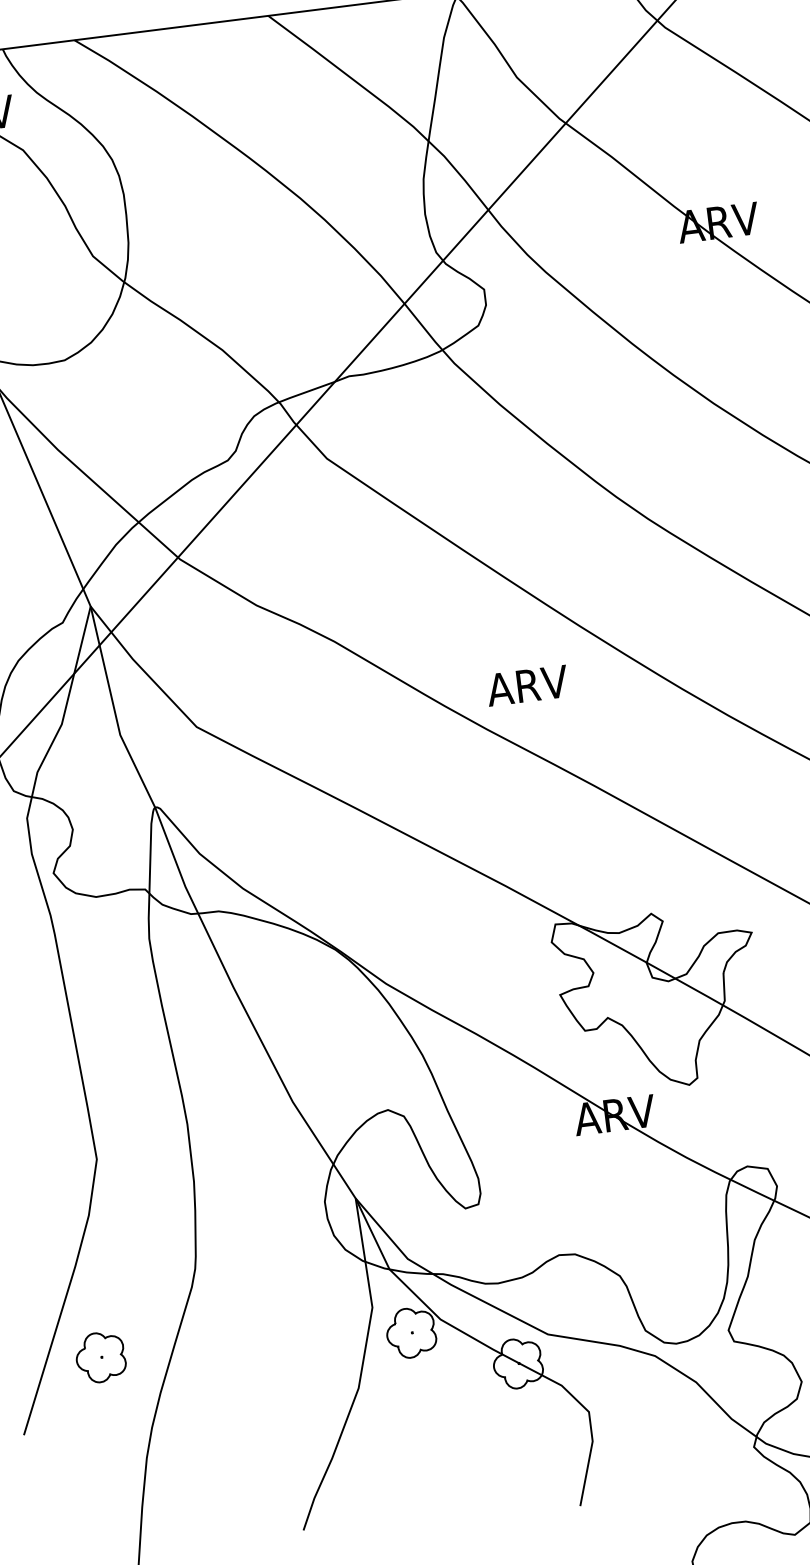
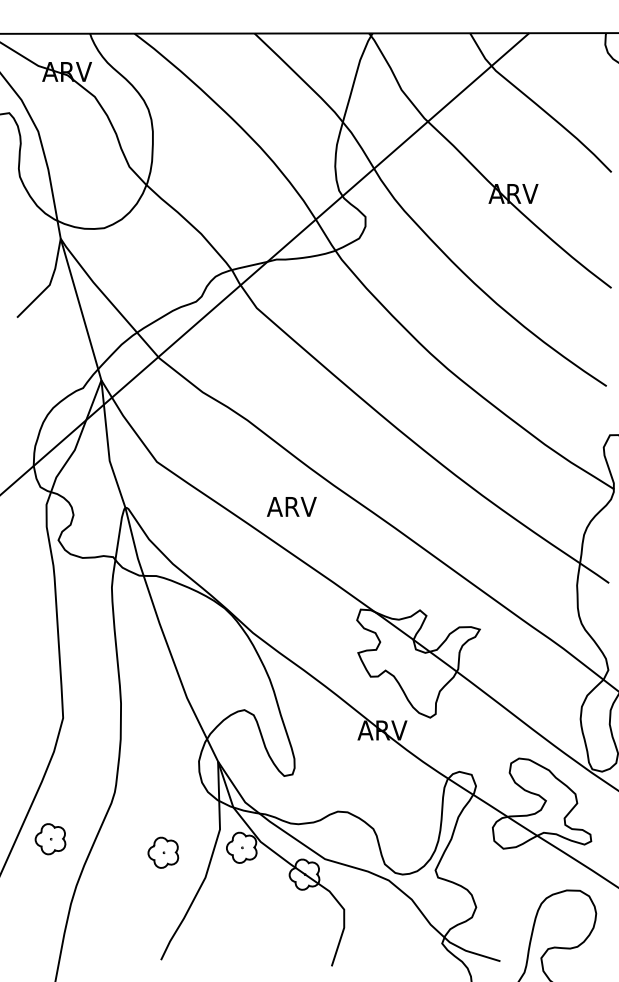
text: (526, 685) -> (291, 506), moved
part: (285, 1356) -> (163, 852), added

